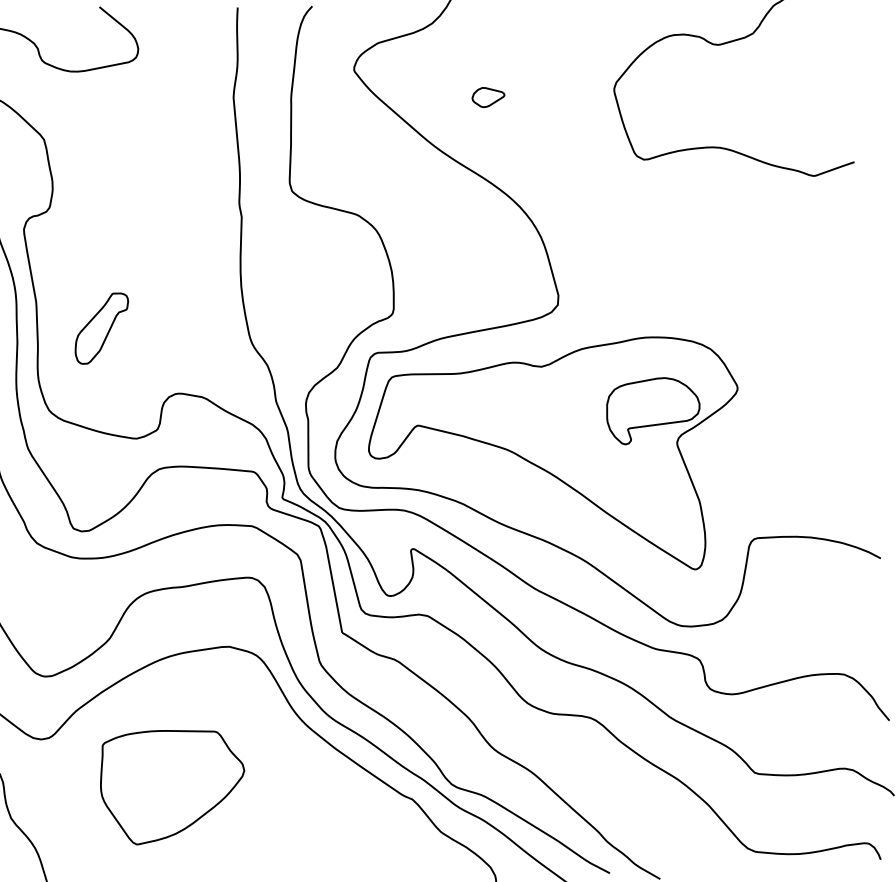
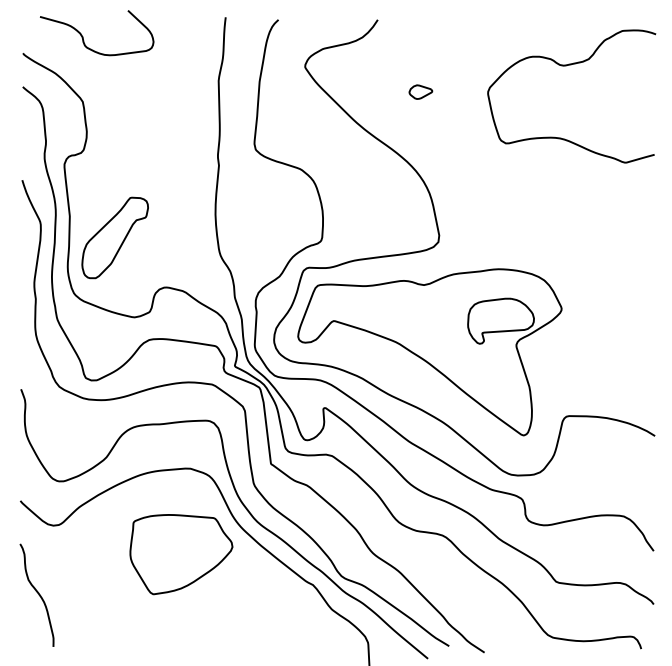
part: (487, 96) -> (420, 91), moved
part: (101, 327) -> (114, 237), size x1.67
part: (173, 785) -> (181, 554), moved

